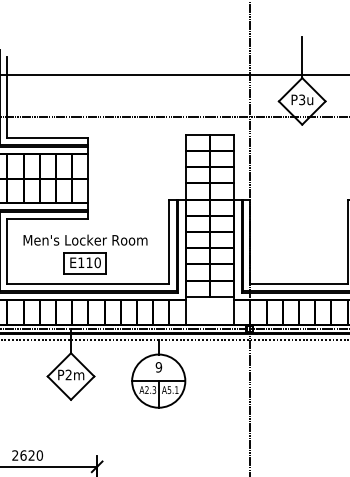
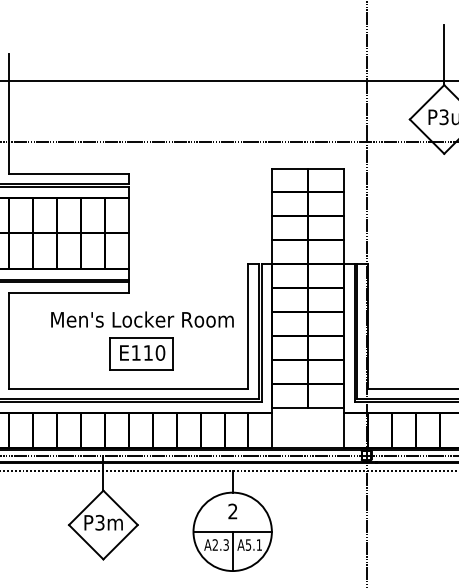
part: (85, 254) -> (142, 340), moved
text: (158, 367) -> (232, 511), 9 -> 2
text: (68, 375) -> (99, 523), P2m -> P3m

